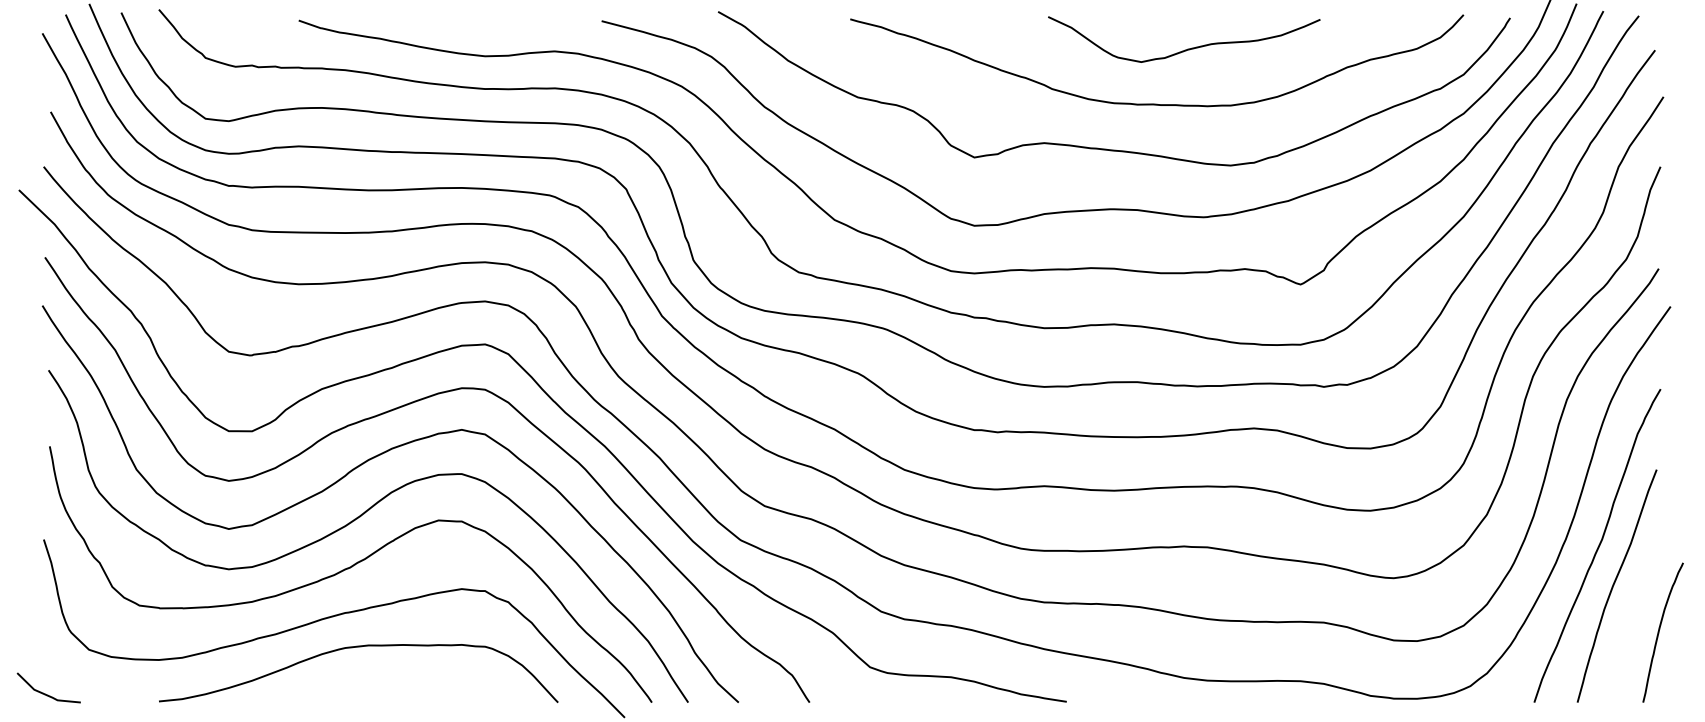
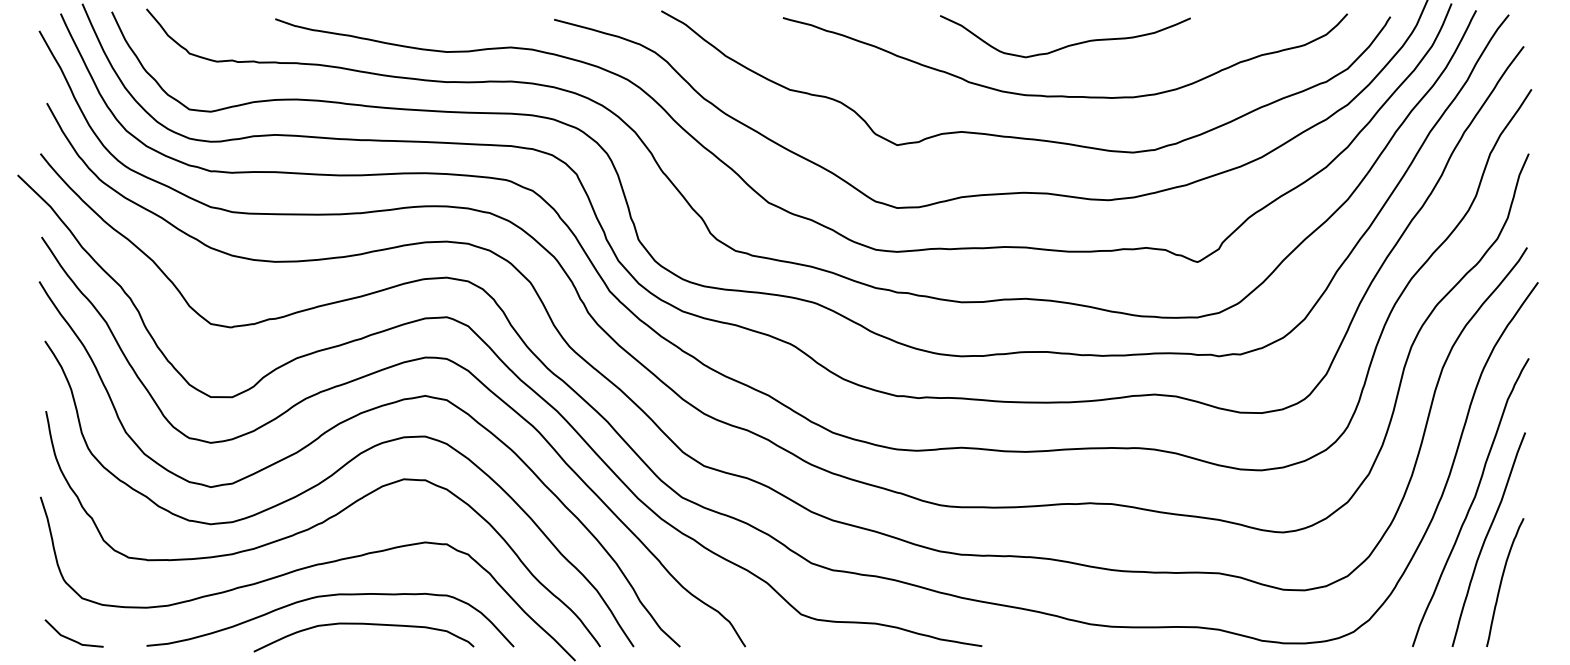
curve: (1188, 48) -> (1069, 44), moved
curve: (1660, 631) -> (1502, 581), moved
curve: (394, 678) -> (363, 624), added
line: (45, 693) -> (71, 638), moved

